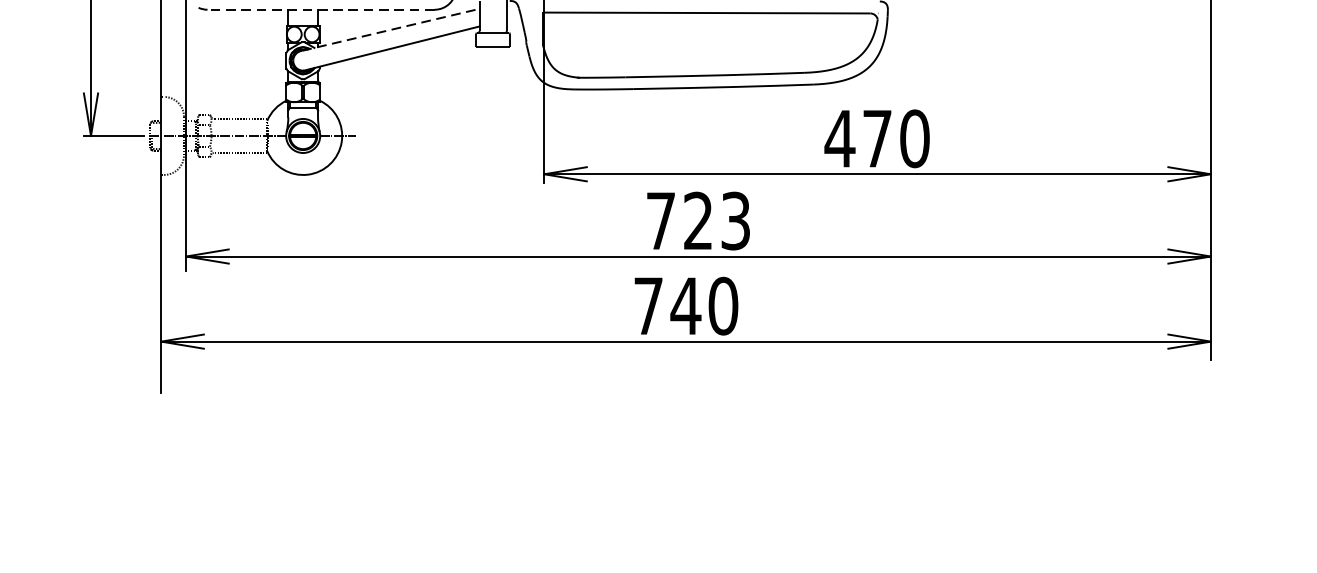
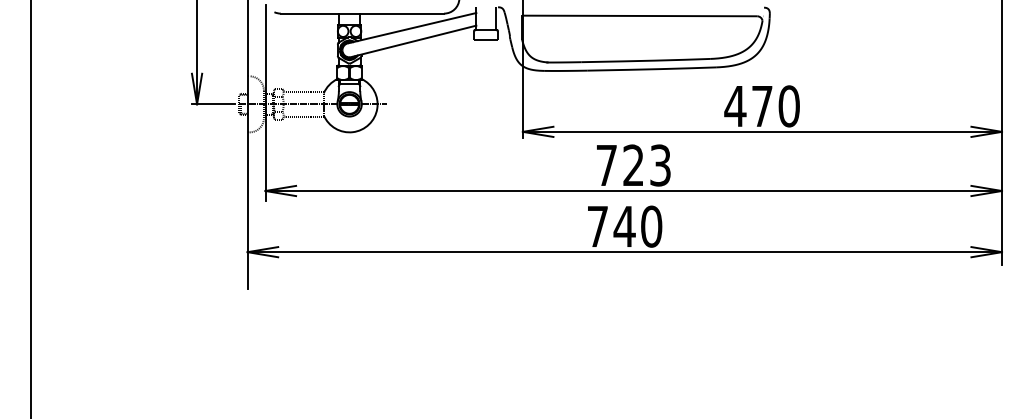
line: (321, 9) -> (362, 13), dashed -> solid
line: (392, 29) -> (413, 27), dashed -> solid

